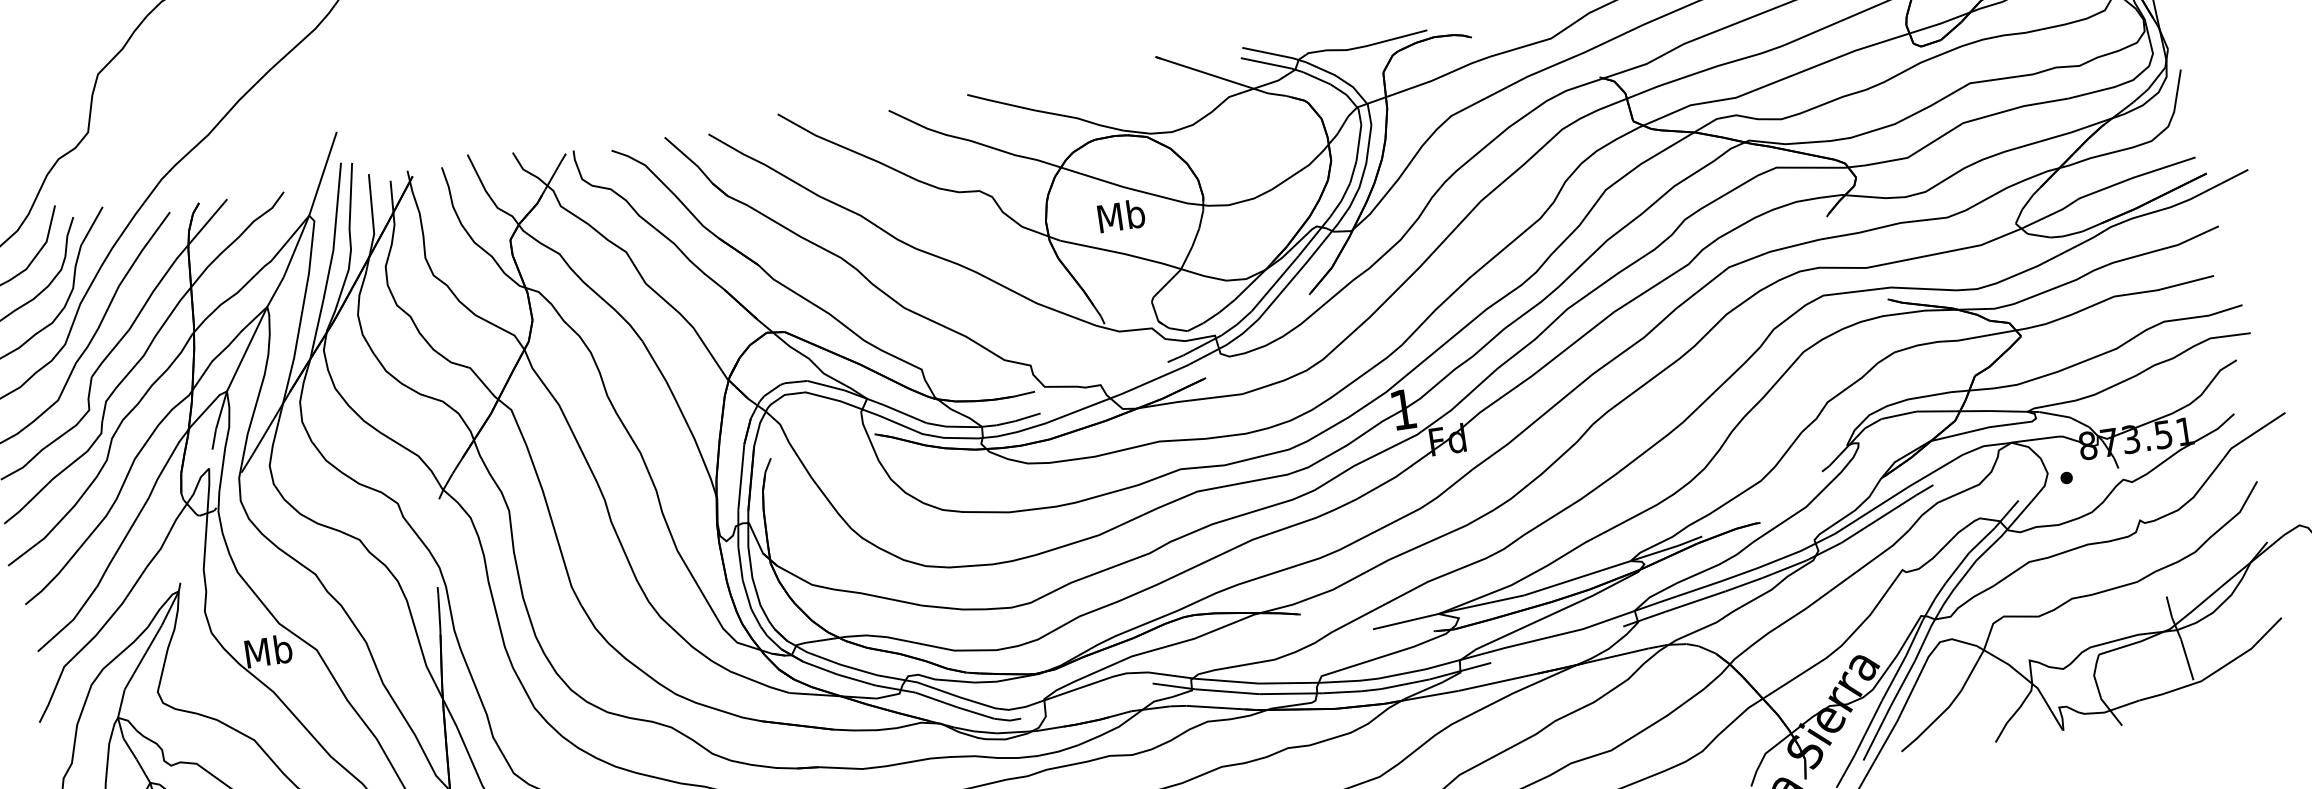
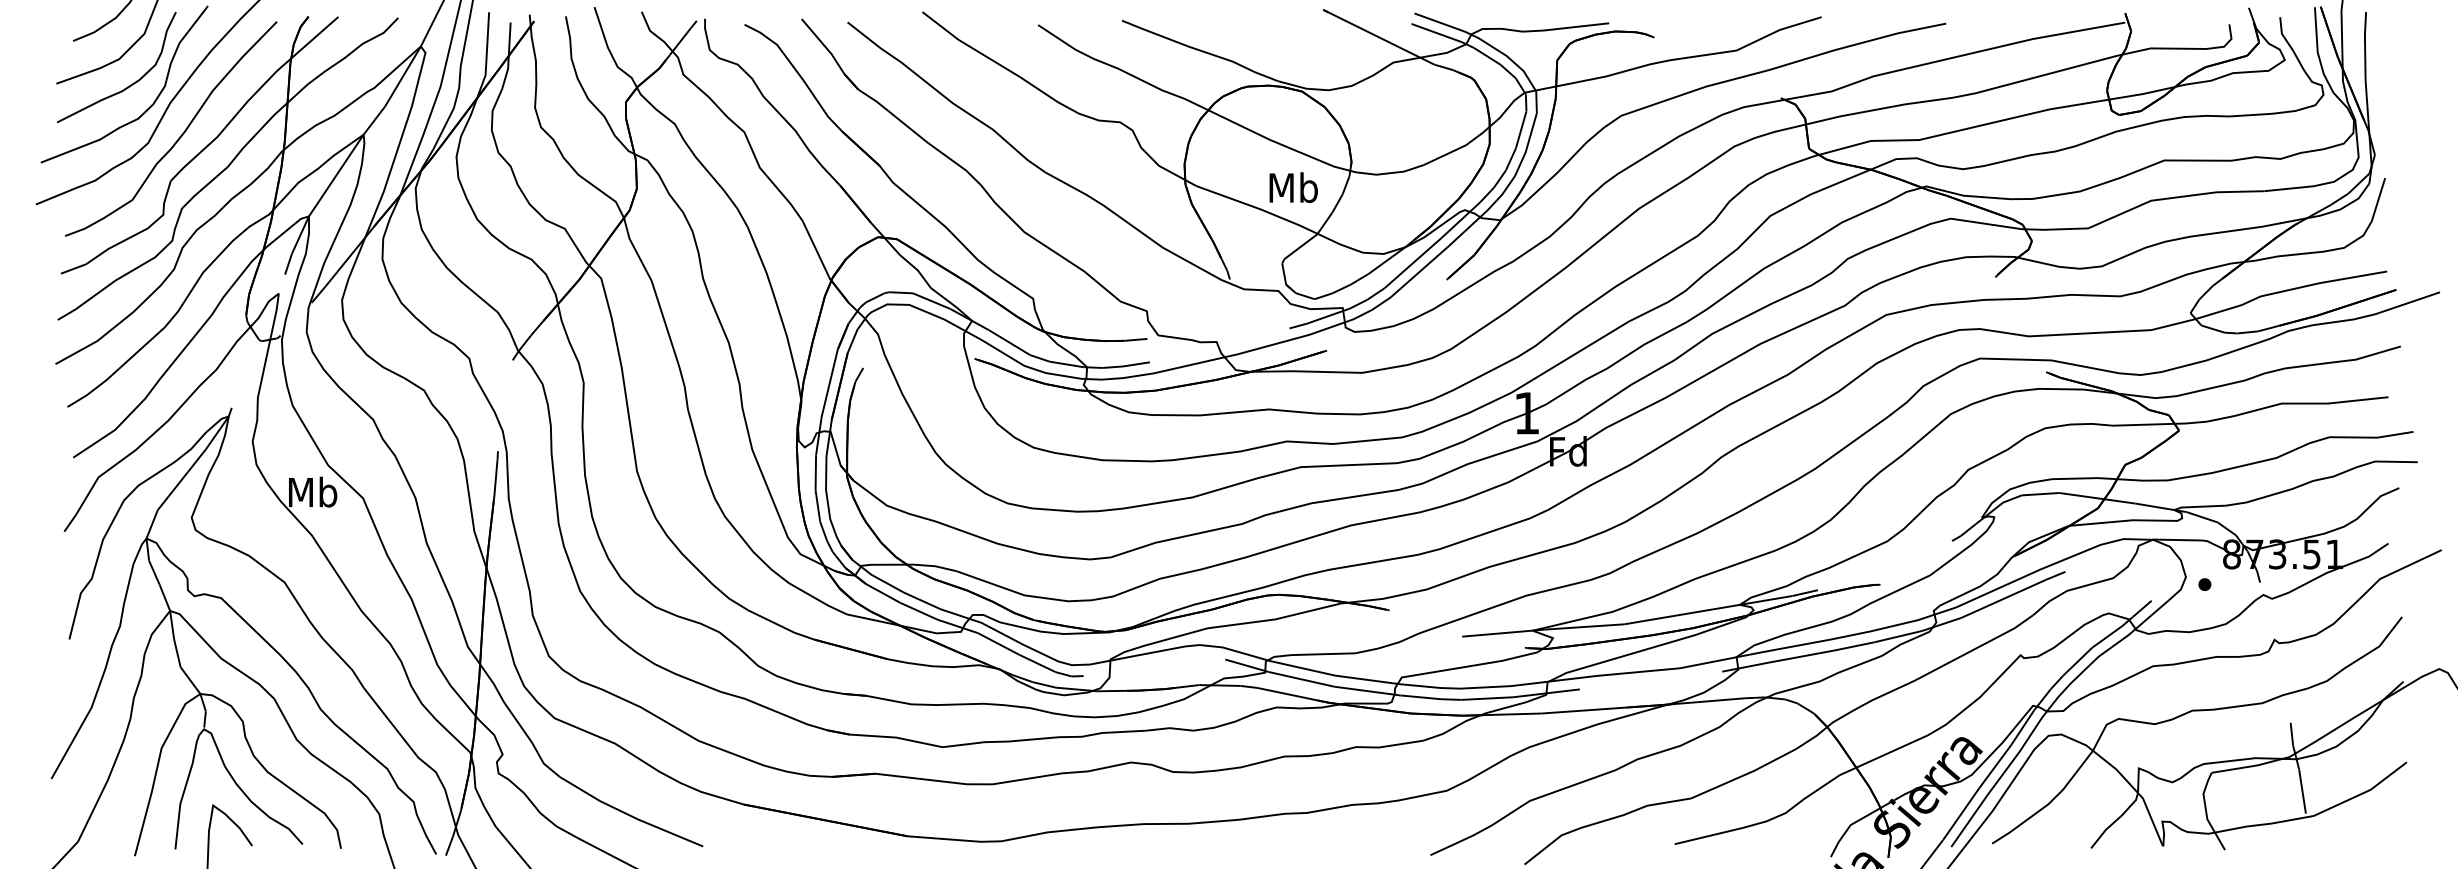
text: (1121, 215) -> (1293, 187), moved

